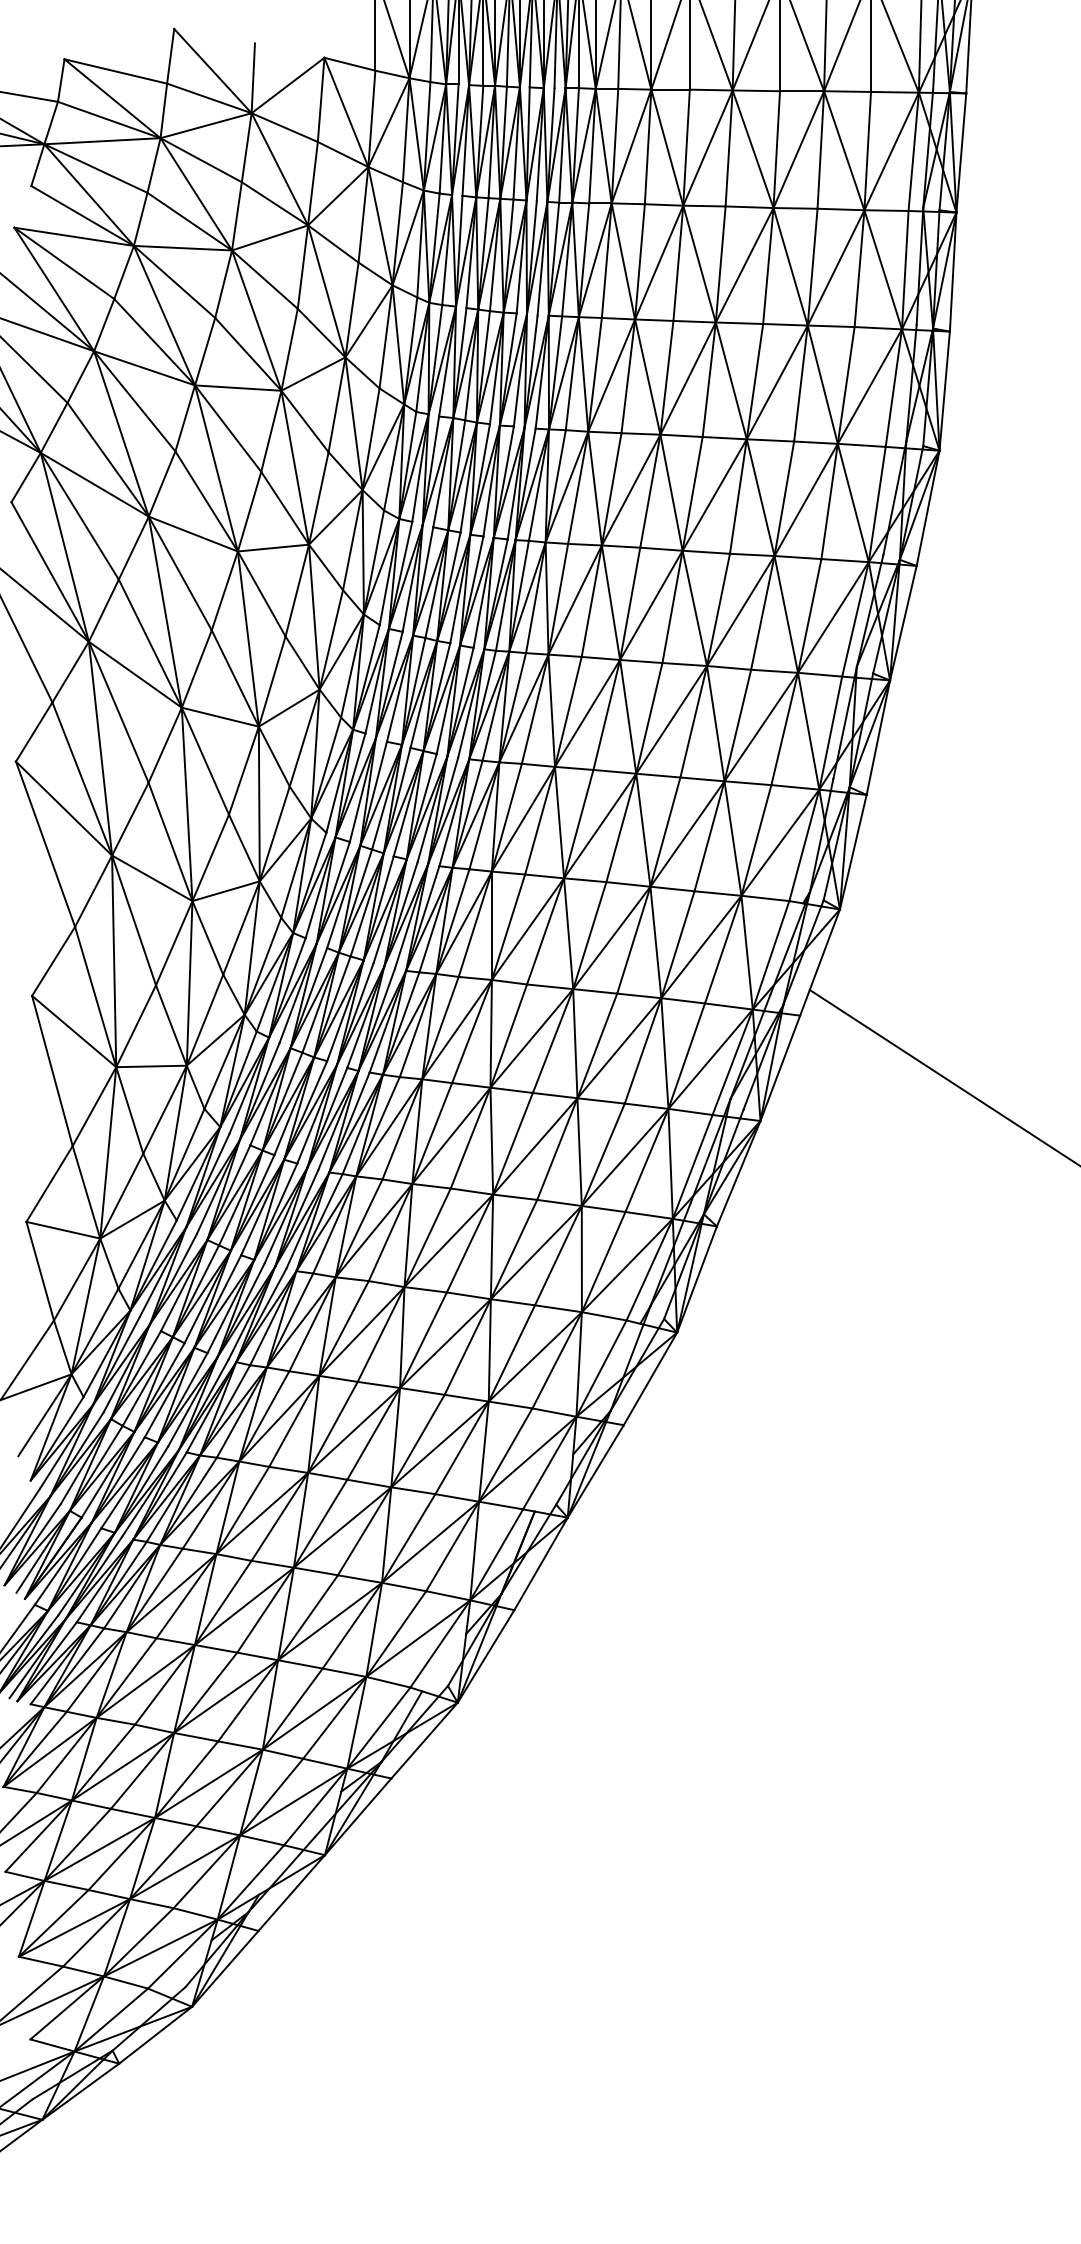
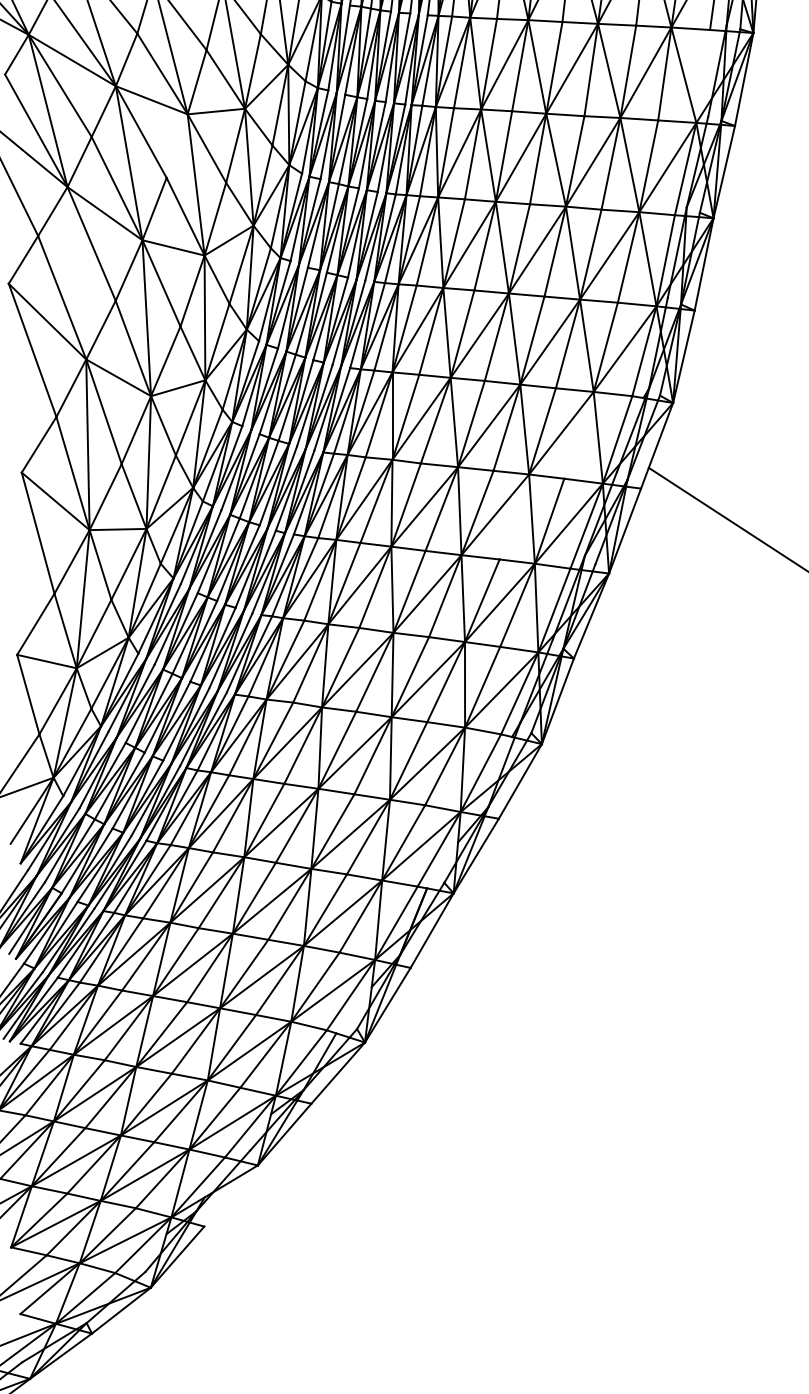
line: (876, 504) -> (702, 76), removed
line: (224, 590) -> (176, 145), removed
line: (100, 748) -> (76, 273), removed
line: (722, 949) -> (578, 435), removed
line: (642, 1050) -> (513, 516), removed
line: (291, 1892) -> (230, 1195), removed

